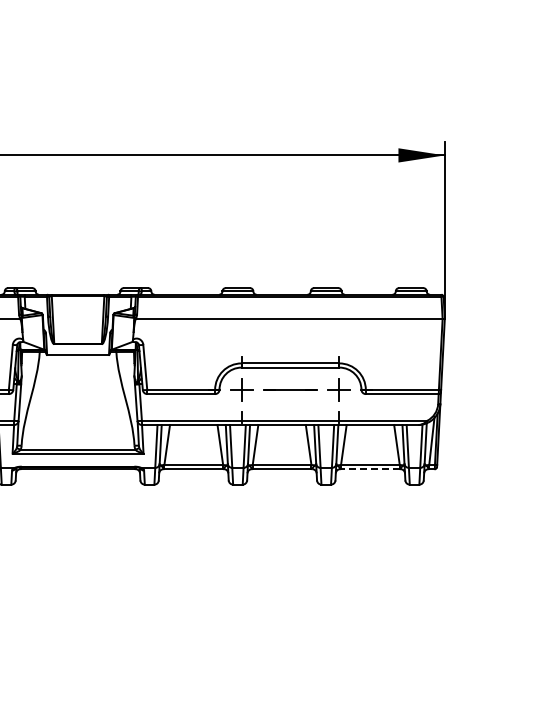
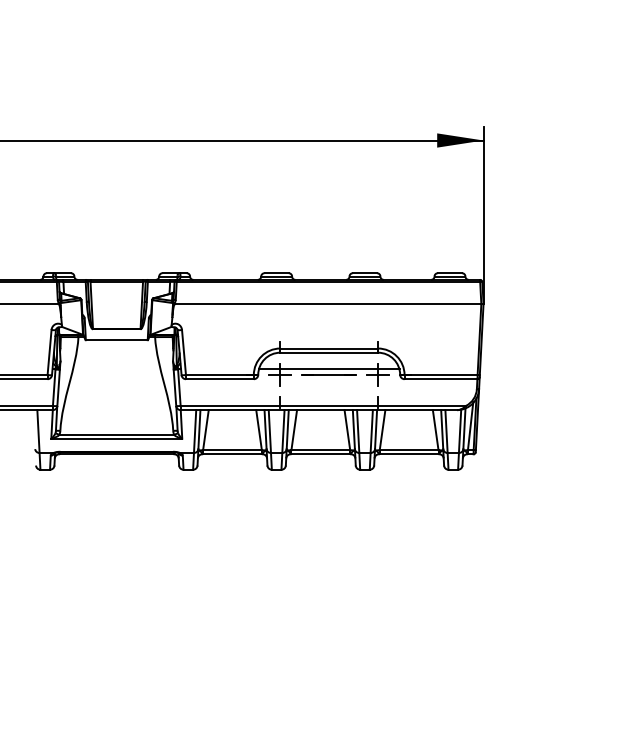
line: (289, 384) -> (328, 369), added
line: (369, 469) -> (408, 454), dashed -> solid

